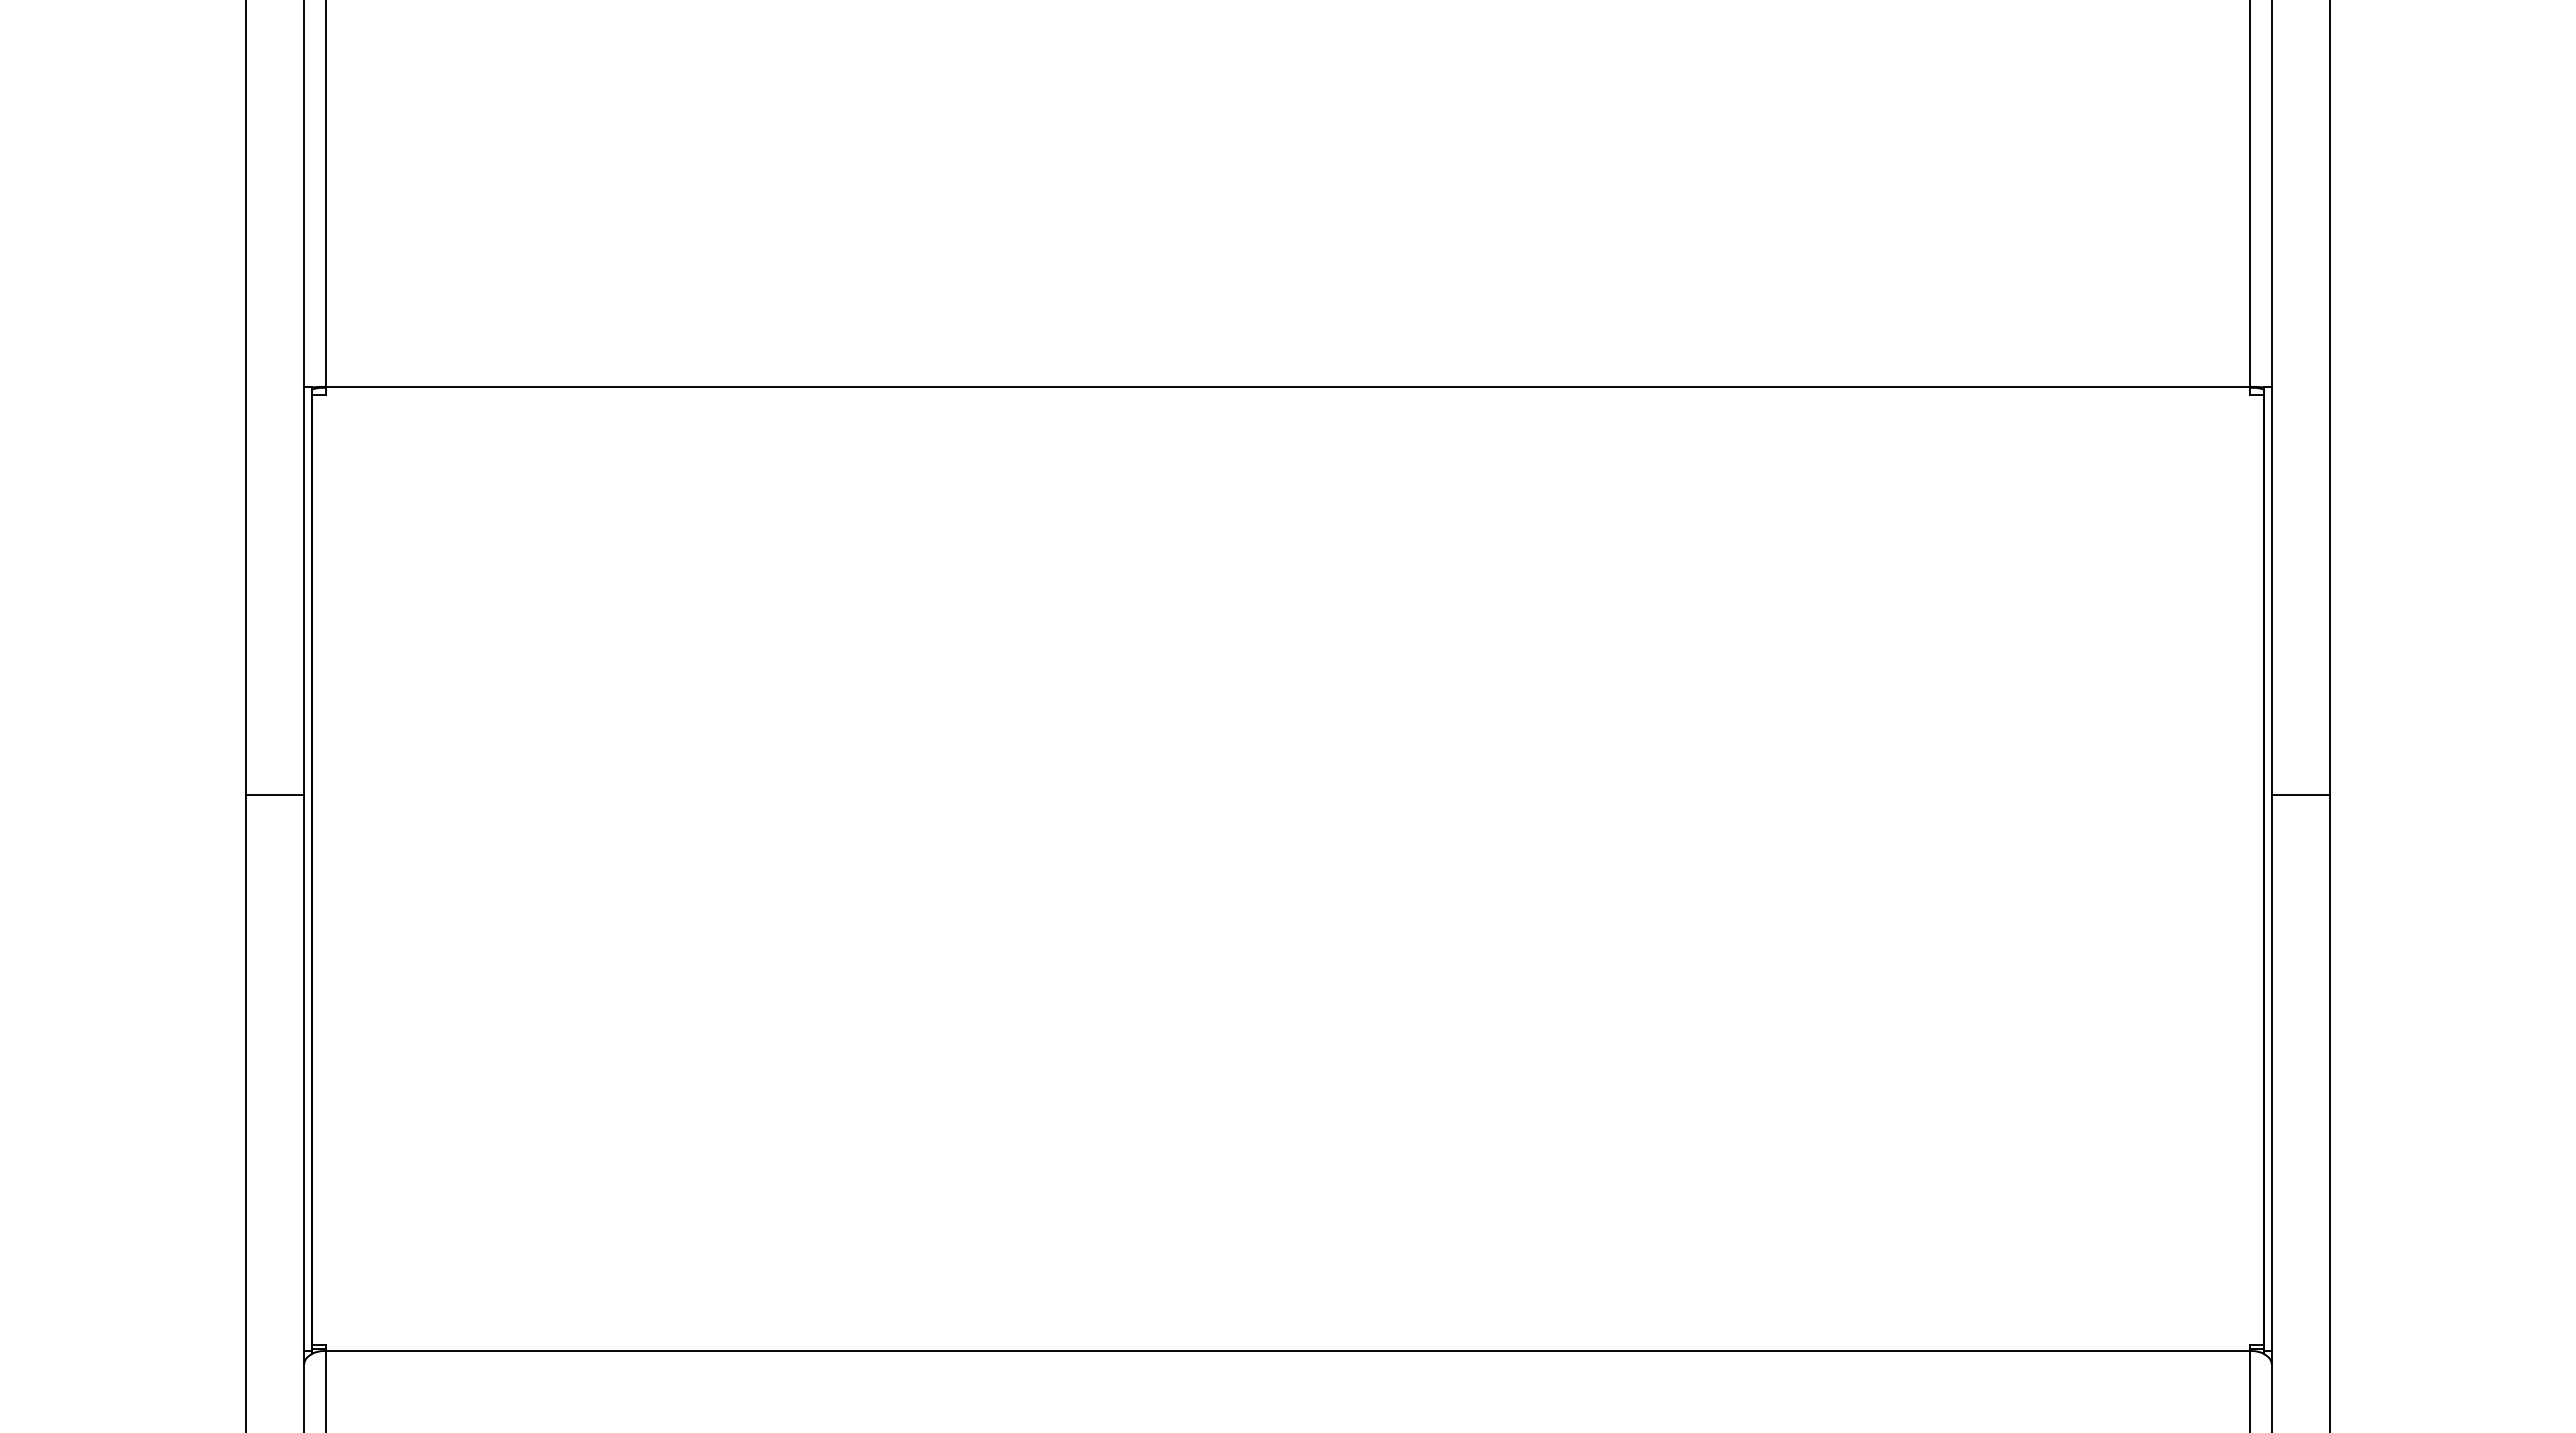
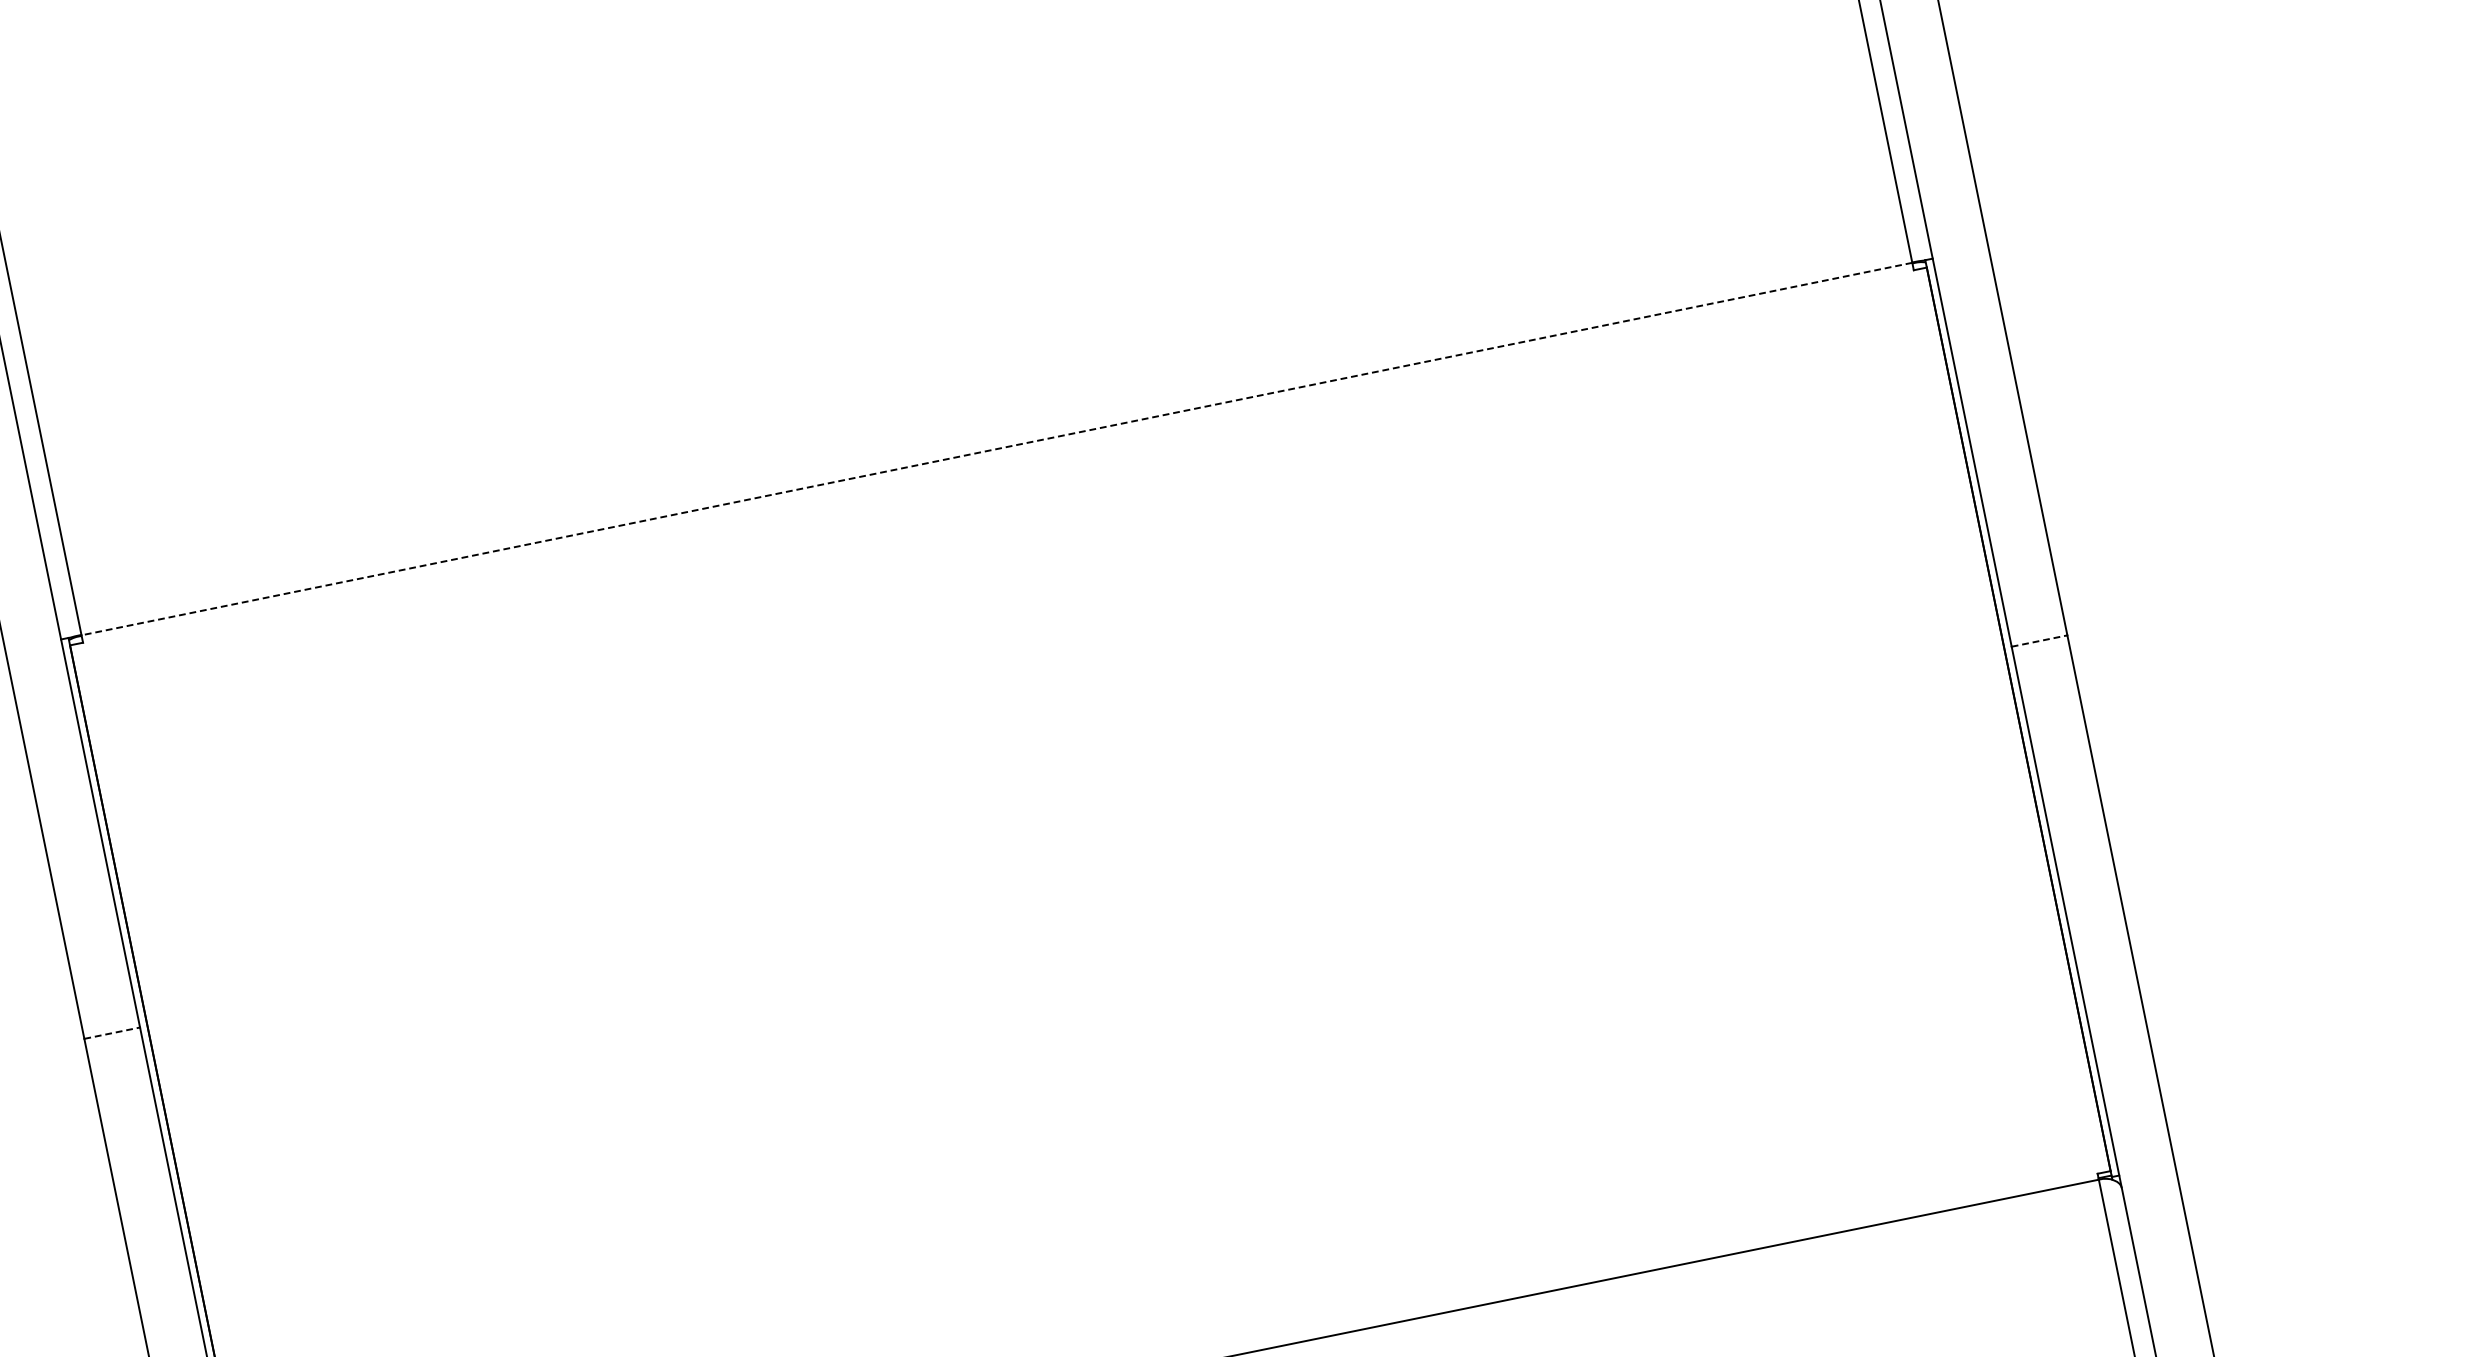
line: (1287, 387) -> (996, 449), solid -> dashed
line: (275, 795) -> (112, 1033), solid -> dashed
line: (2301, 795) -> (2040, 641), solid -> dashed

